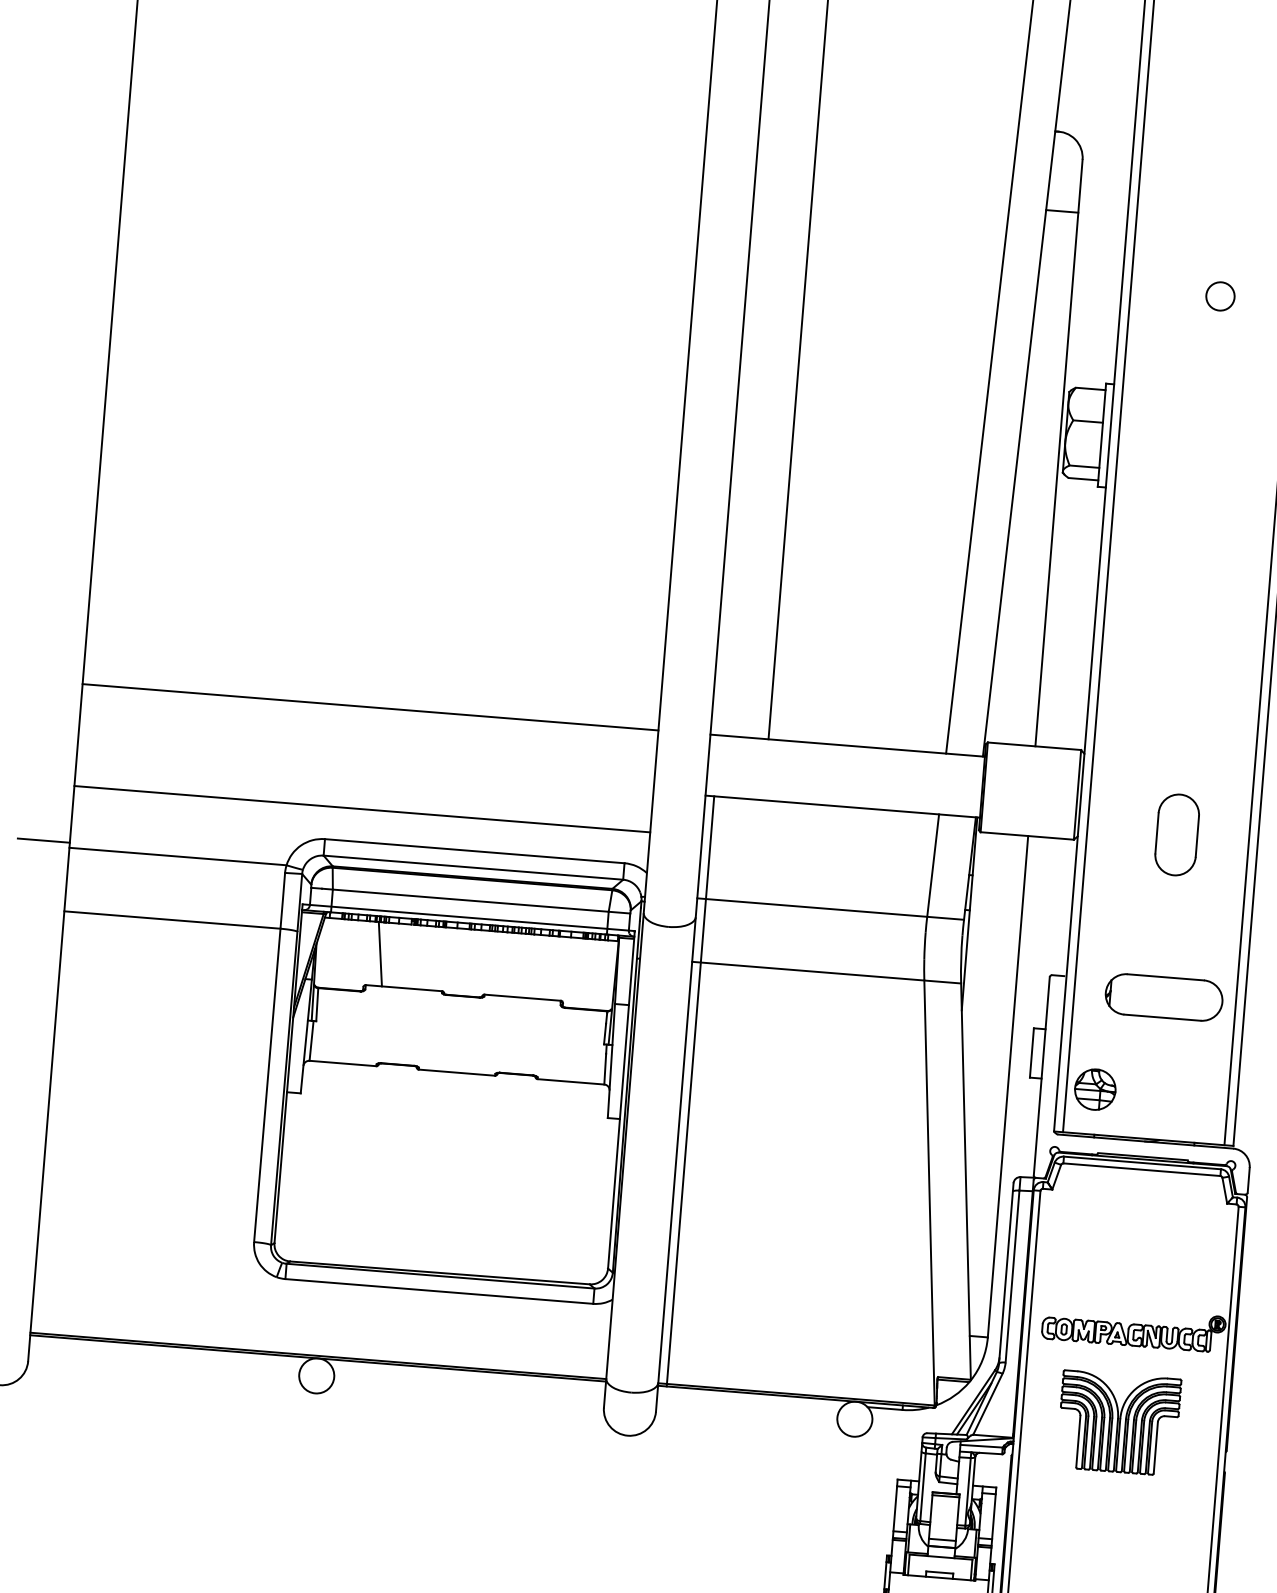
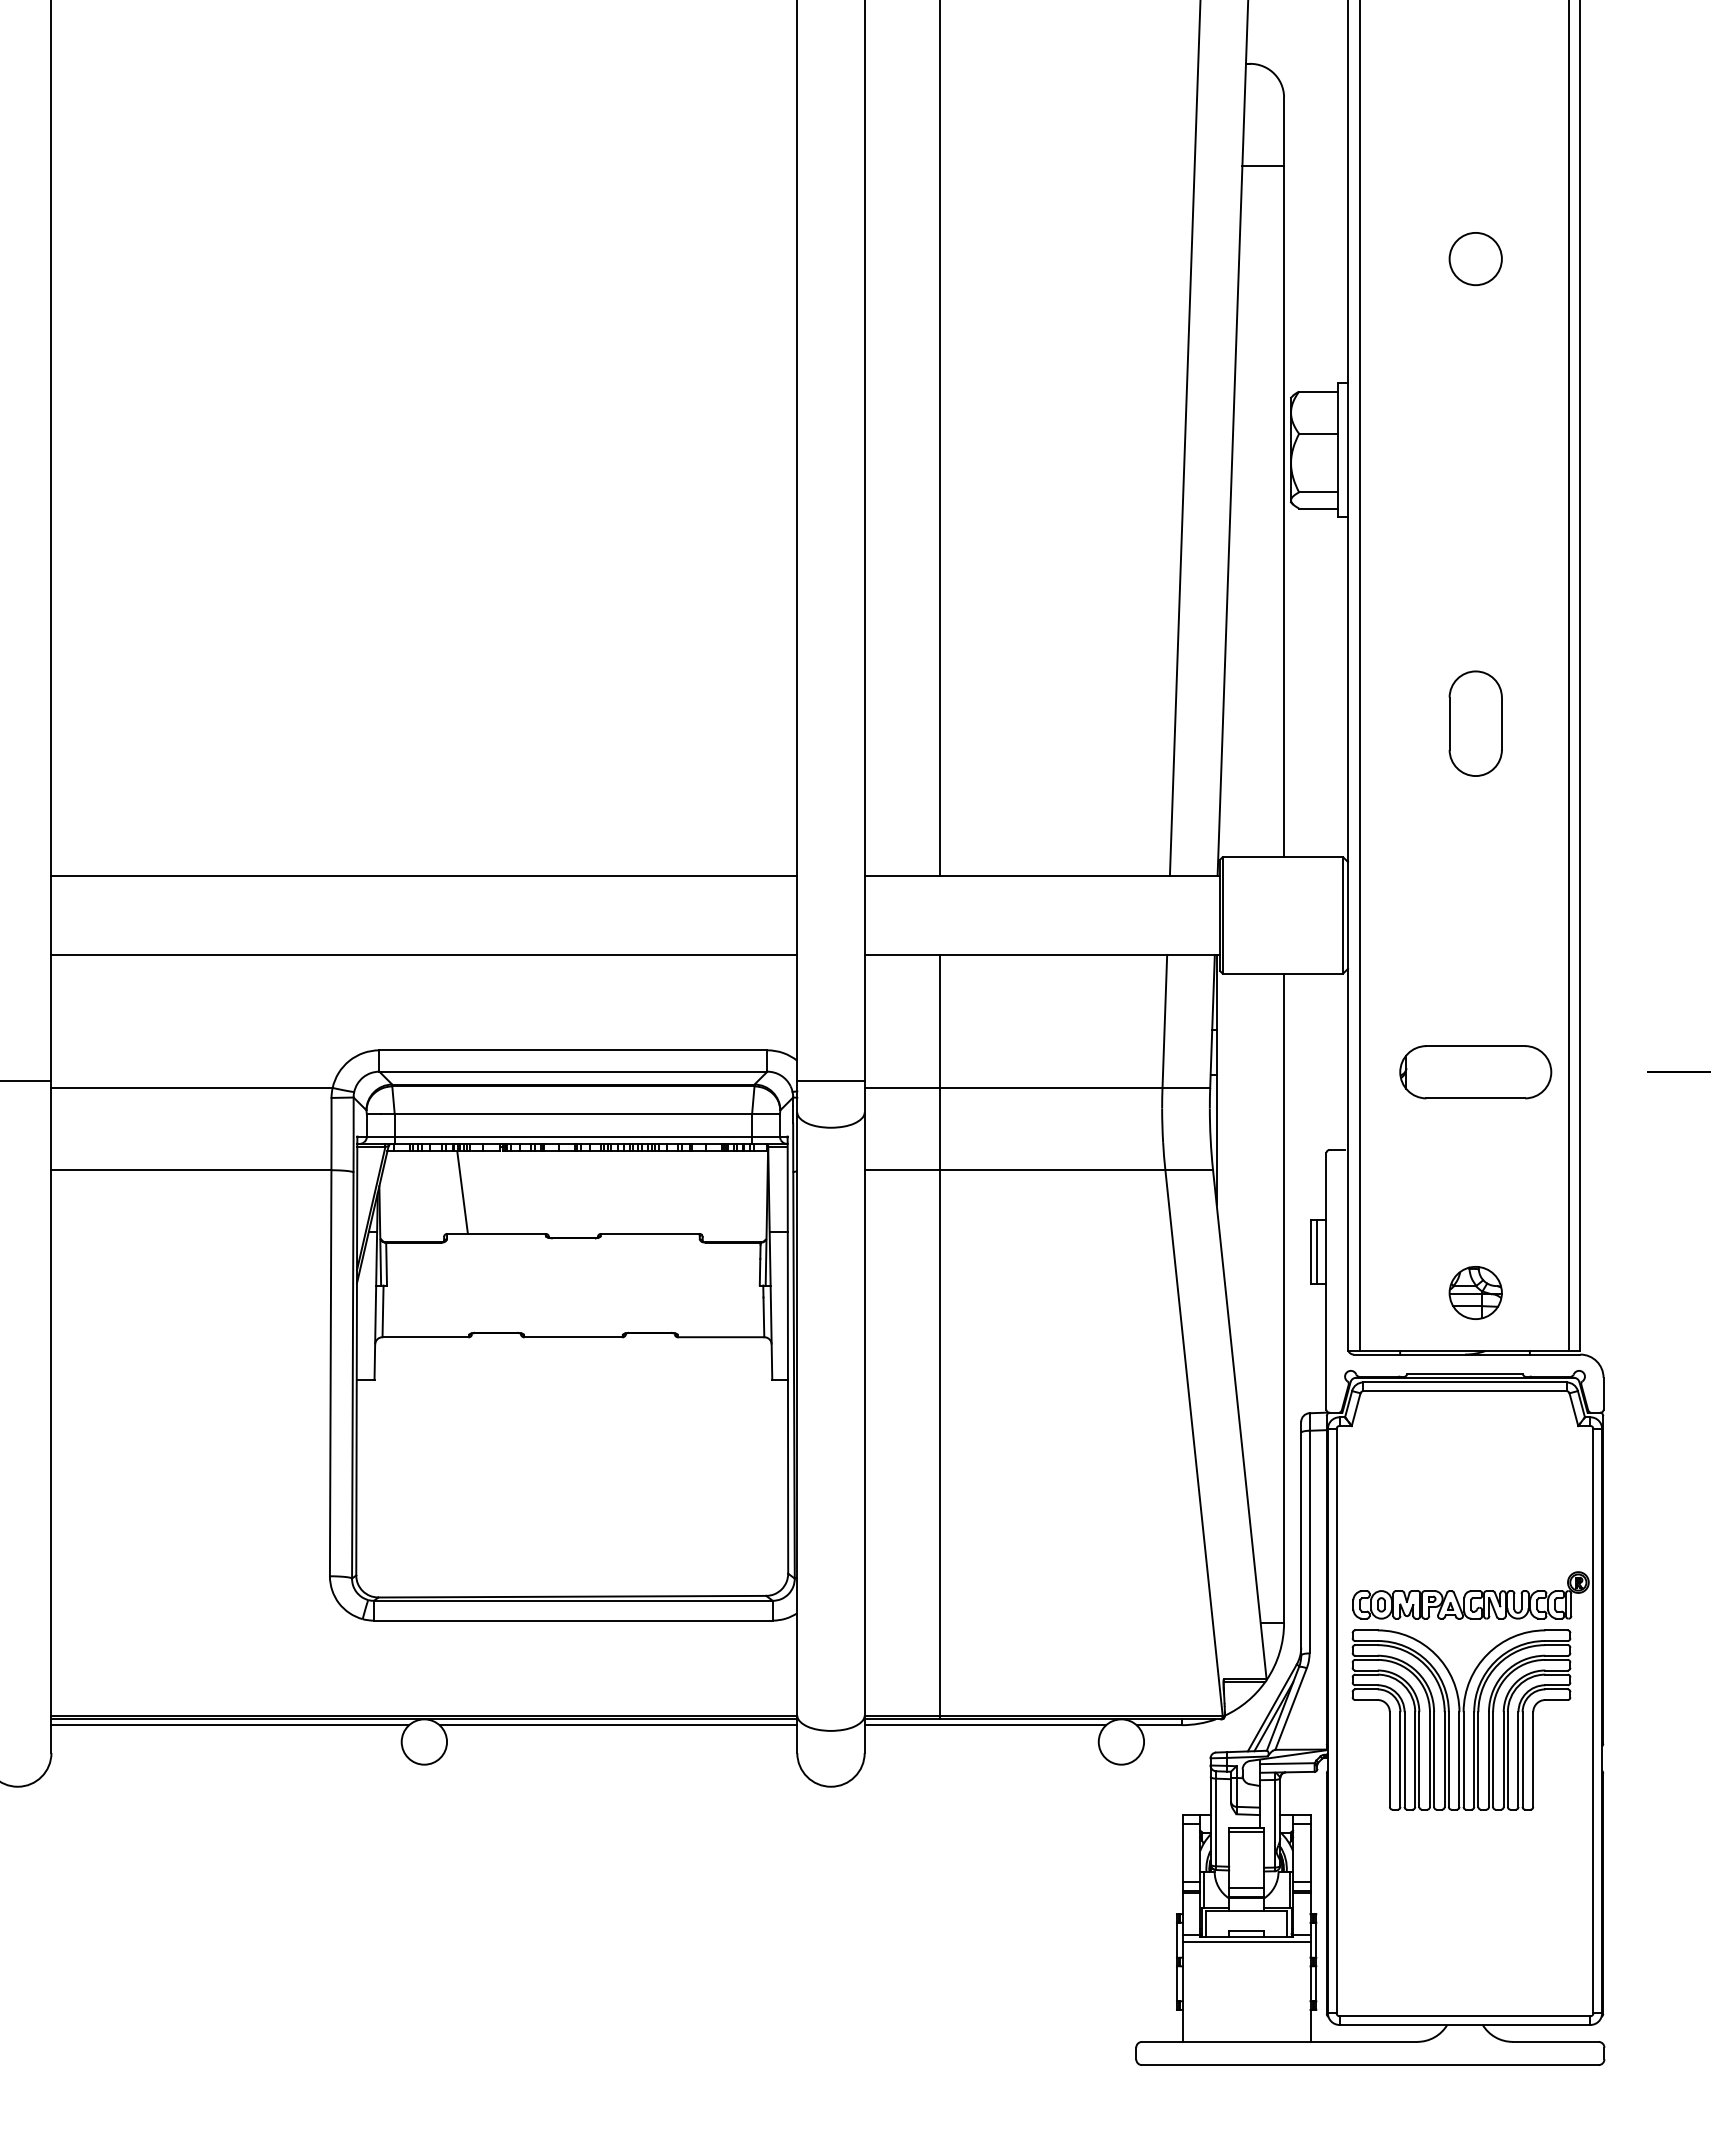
circle: (1220, 296) -> (1475, 259), size x1.43
line: (362, 808) -> (424, 954), moved
part: (1177, 834) -> (1475, 723), moved
line: (671, 891) -> (830, 1081), added
part: (1163, 997) -> (1475, 1072), moved
line: (1036, 1053) -> (1317, 1252), added
part: (1095, 1089) -> (1475, 1292), moved
line: (690, 1090) -> (939, 1336), moved
line: (168, 1351) -> (230, 1725), added
line: (467, 1375) -> (618, 1725), added
line: (750, 1398) -> (985, 1725), added
part: (1118, 1422) -> (1461, 1719), size x1.43
line: (938, 1581) -> (1246, 1942), added

